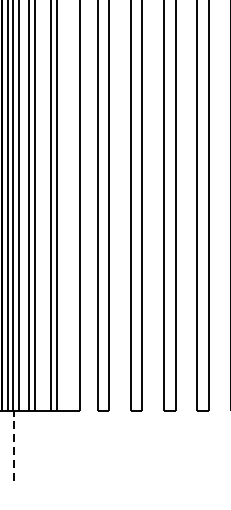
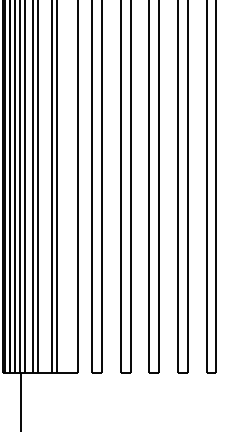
line: (13, 446) -> (20, 402), dashed -> solid

